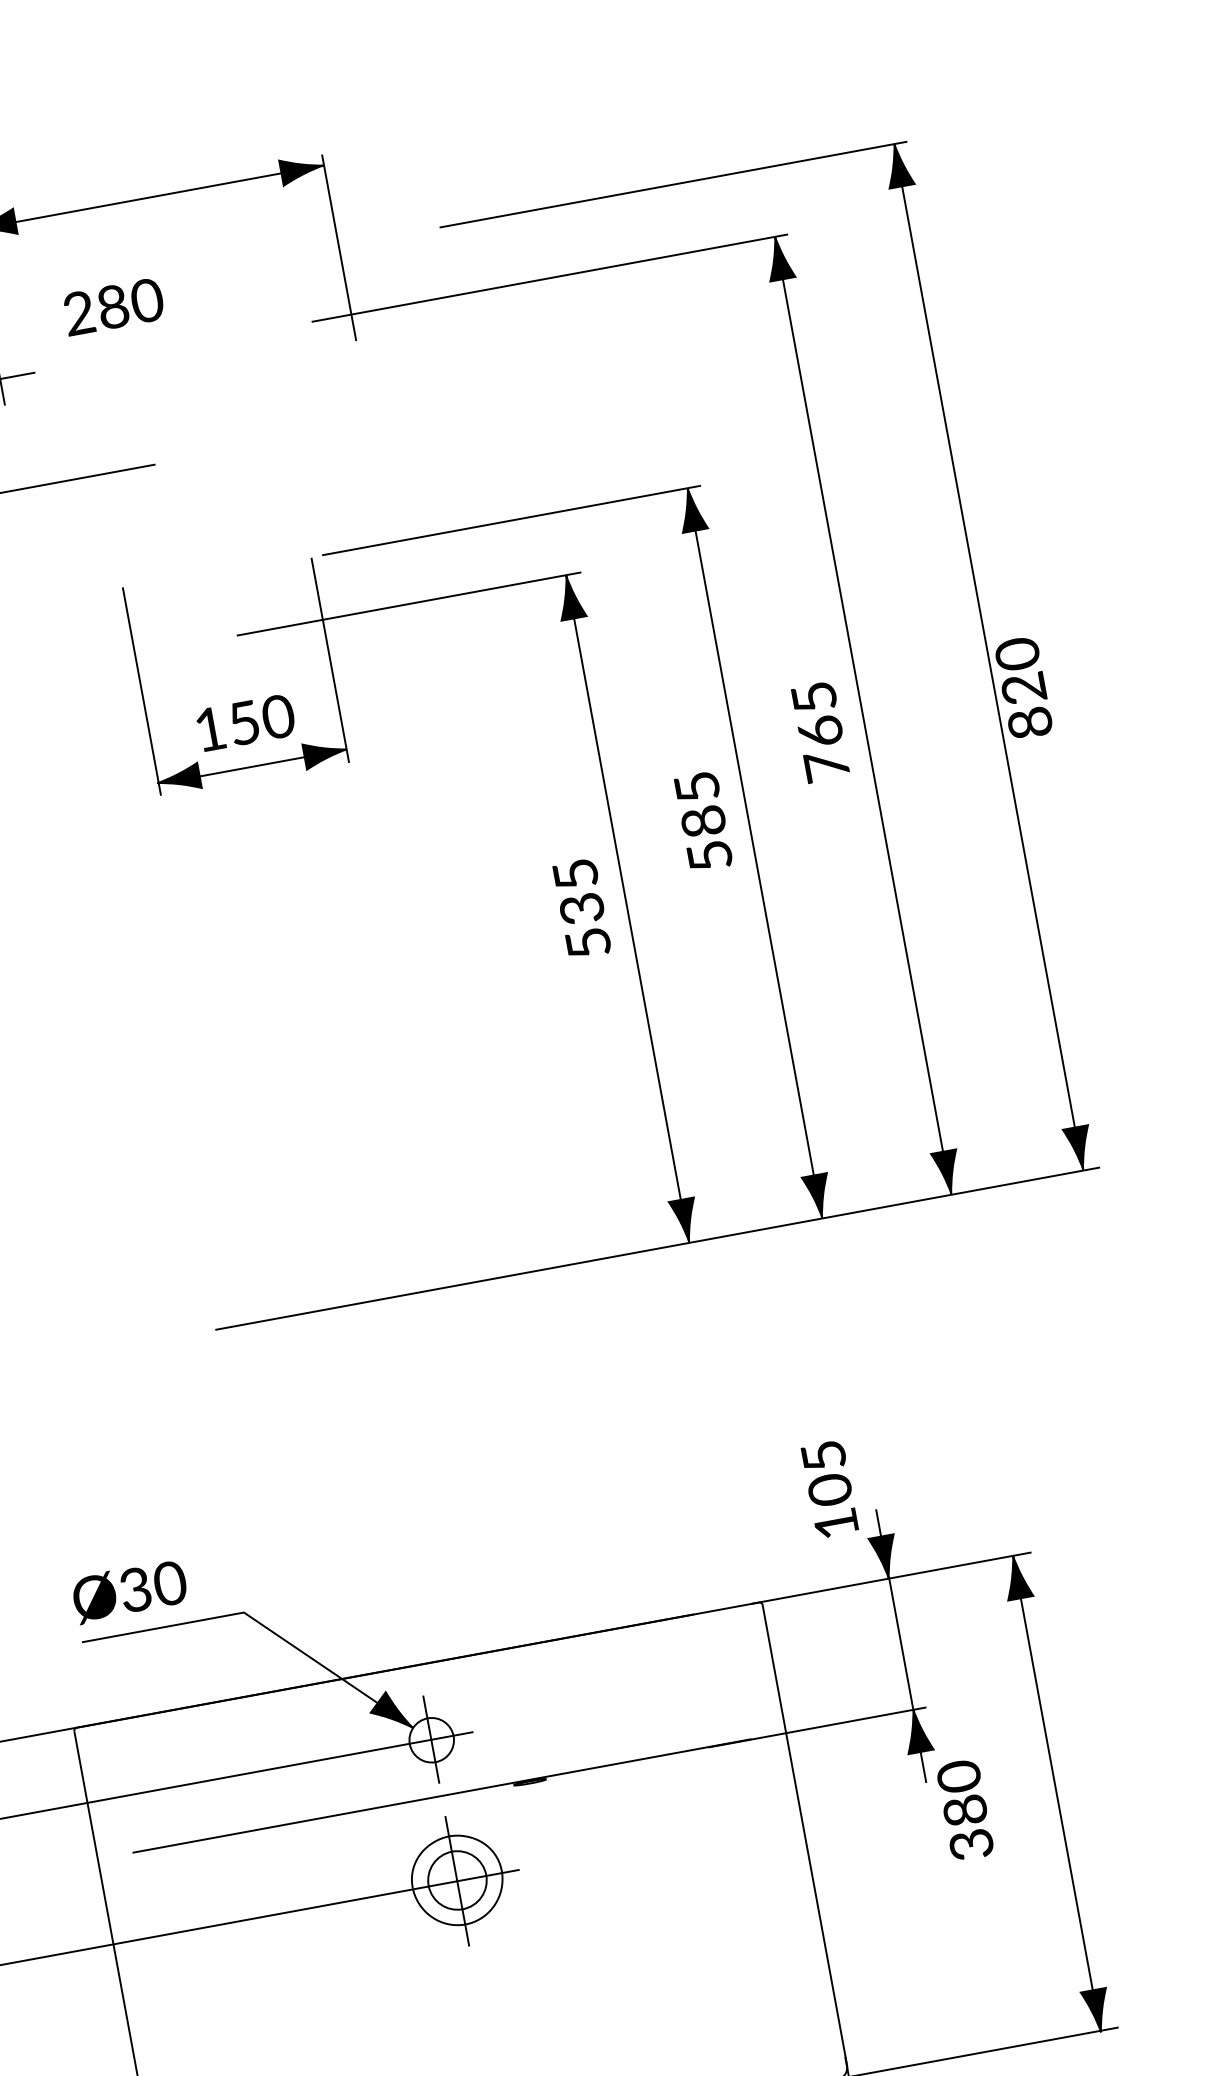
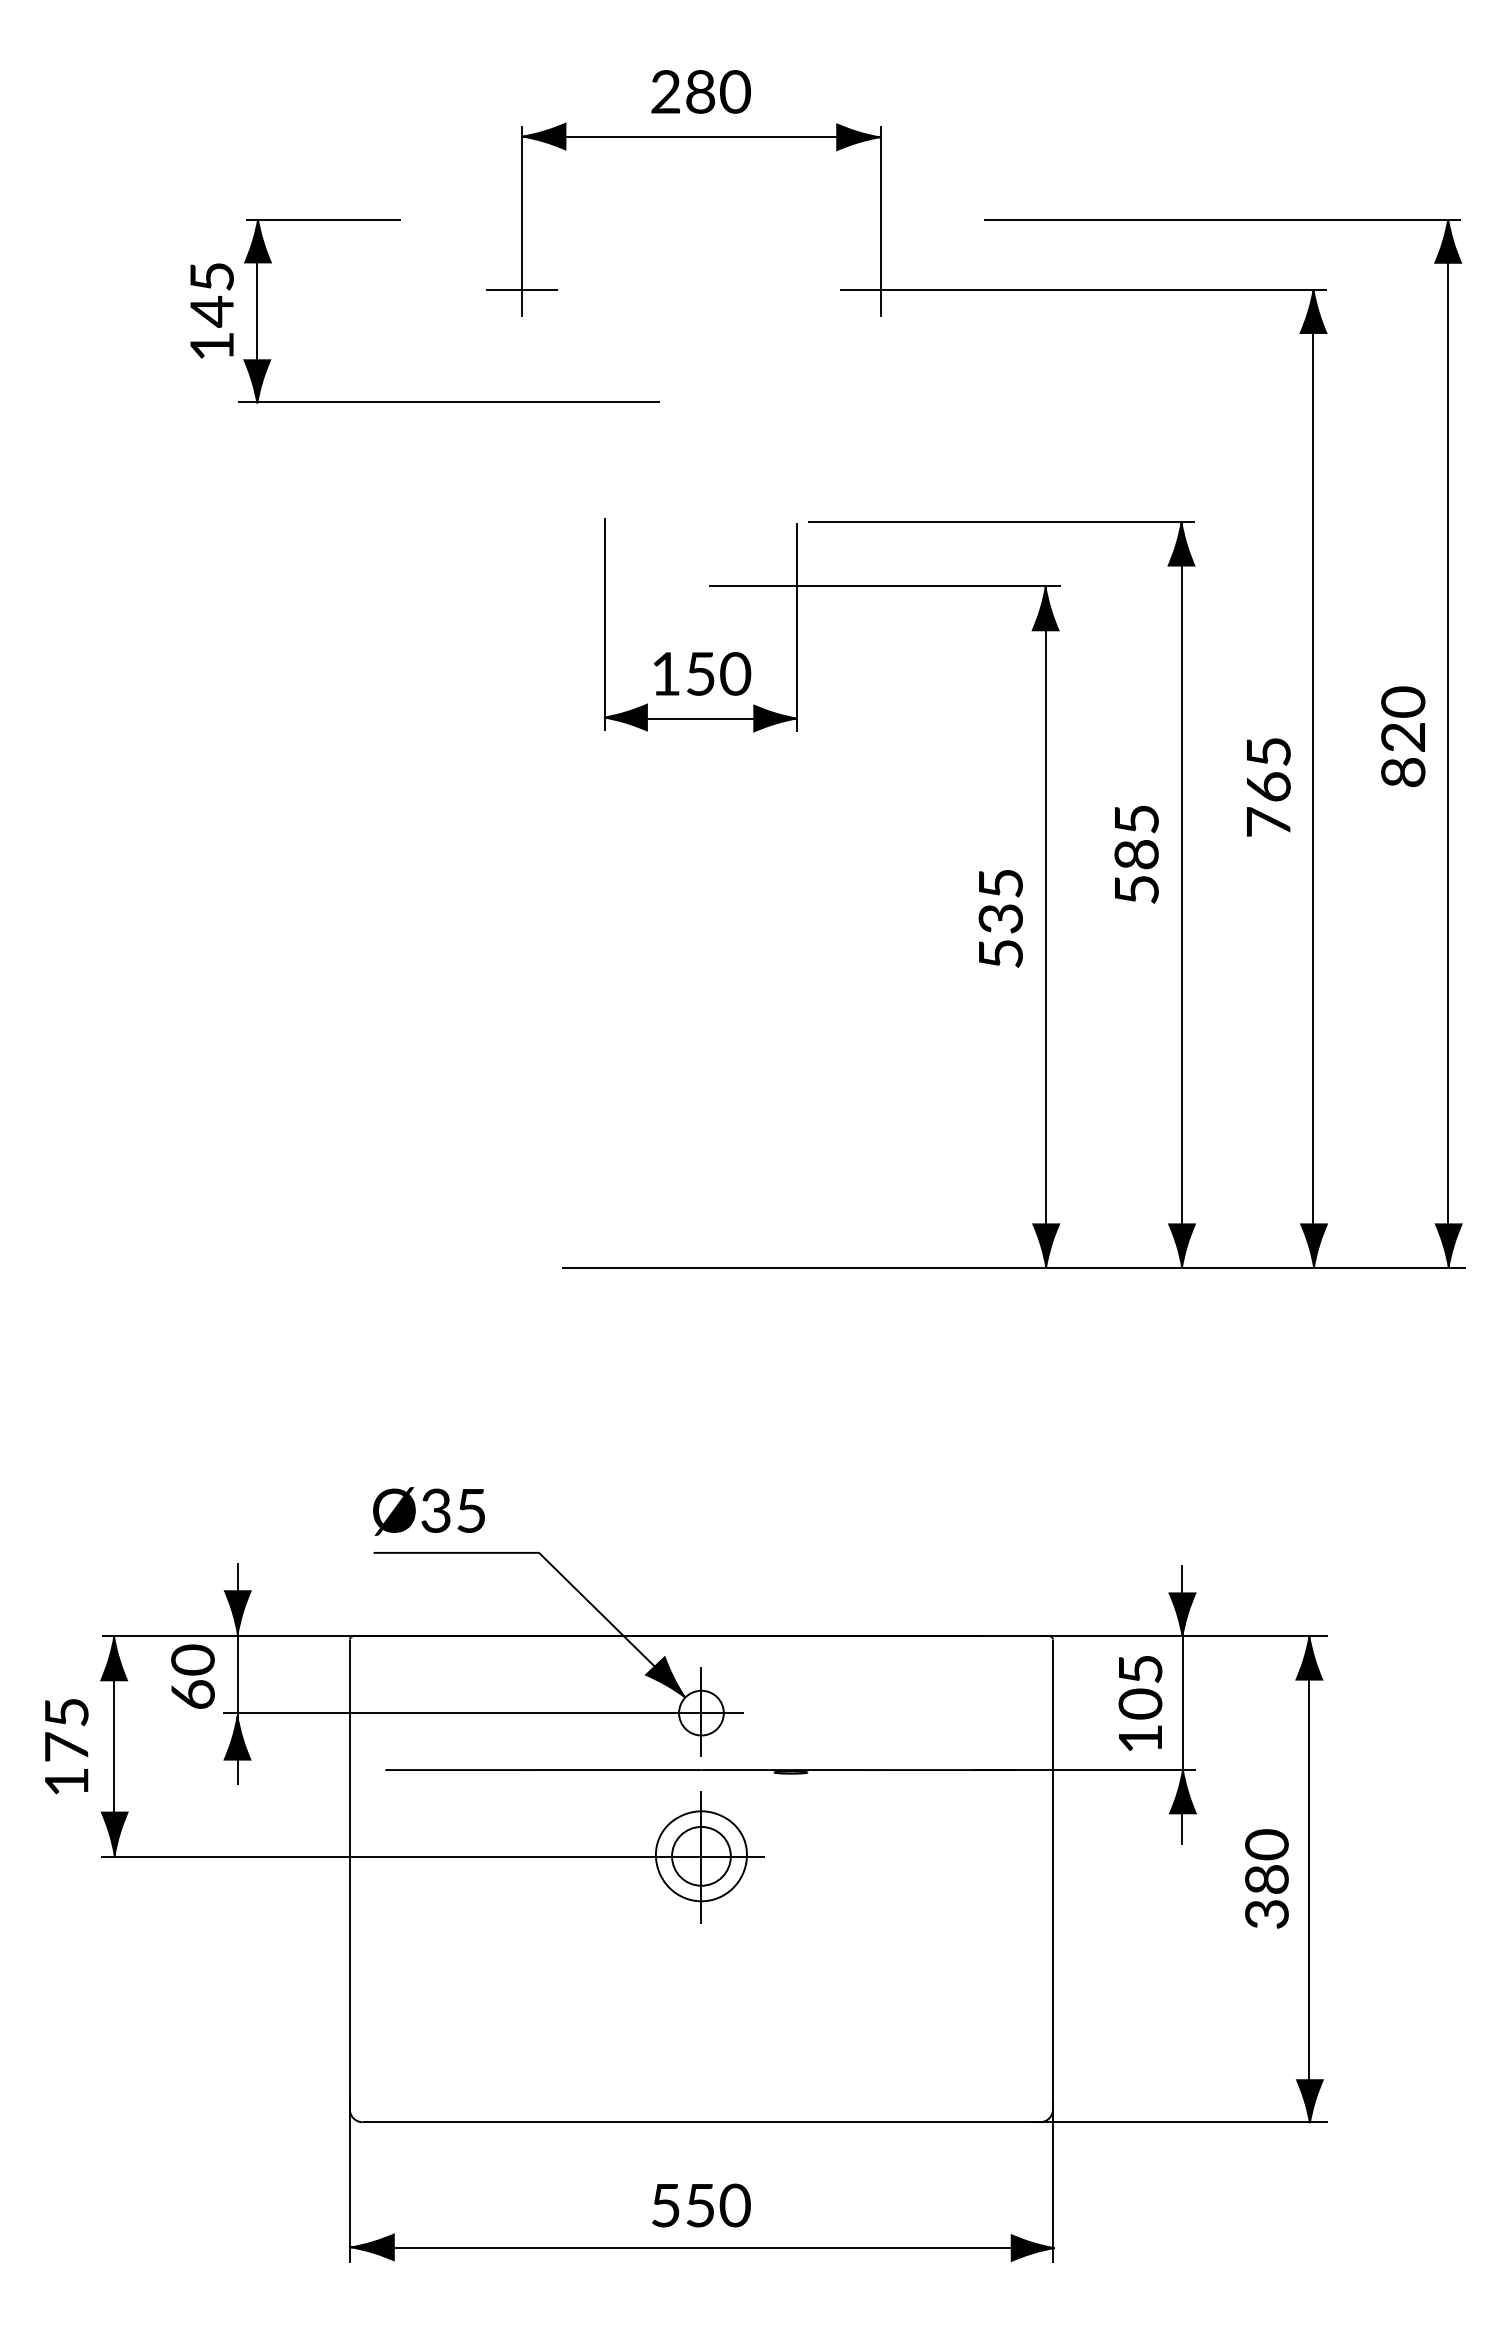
text: (112, 306) -> (700, 91), moved
text: (1023, 687) -> (1403, 736), moved
text: (829, 1489) -> (1140, 1703), moved
text: (170, 1583) -> (471, 1510), Ø30 -> Ø35
text: (964, 1809) -> (1266, 1878), moved

